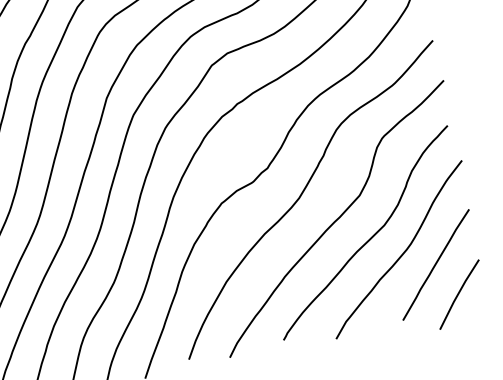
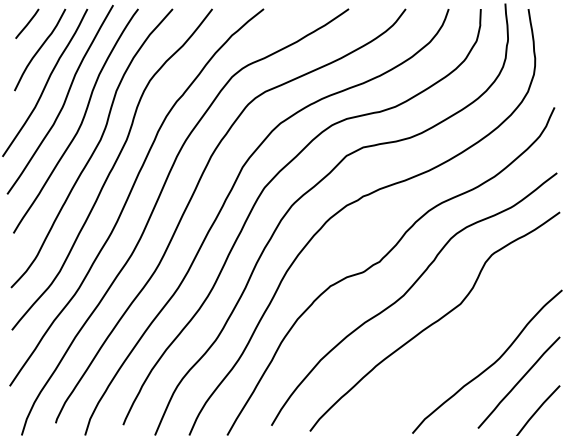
curve: (370, 236) -> (463, 344), removed

